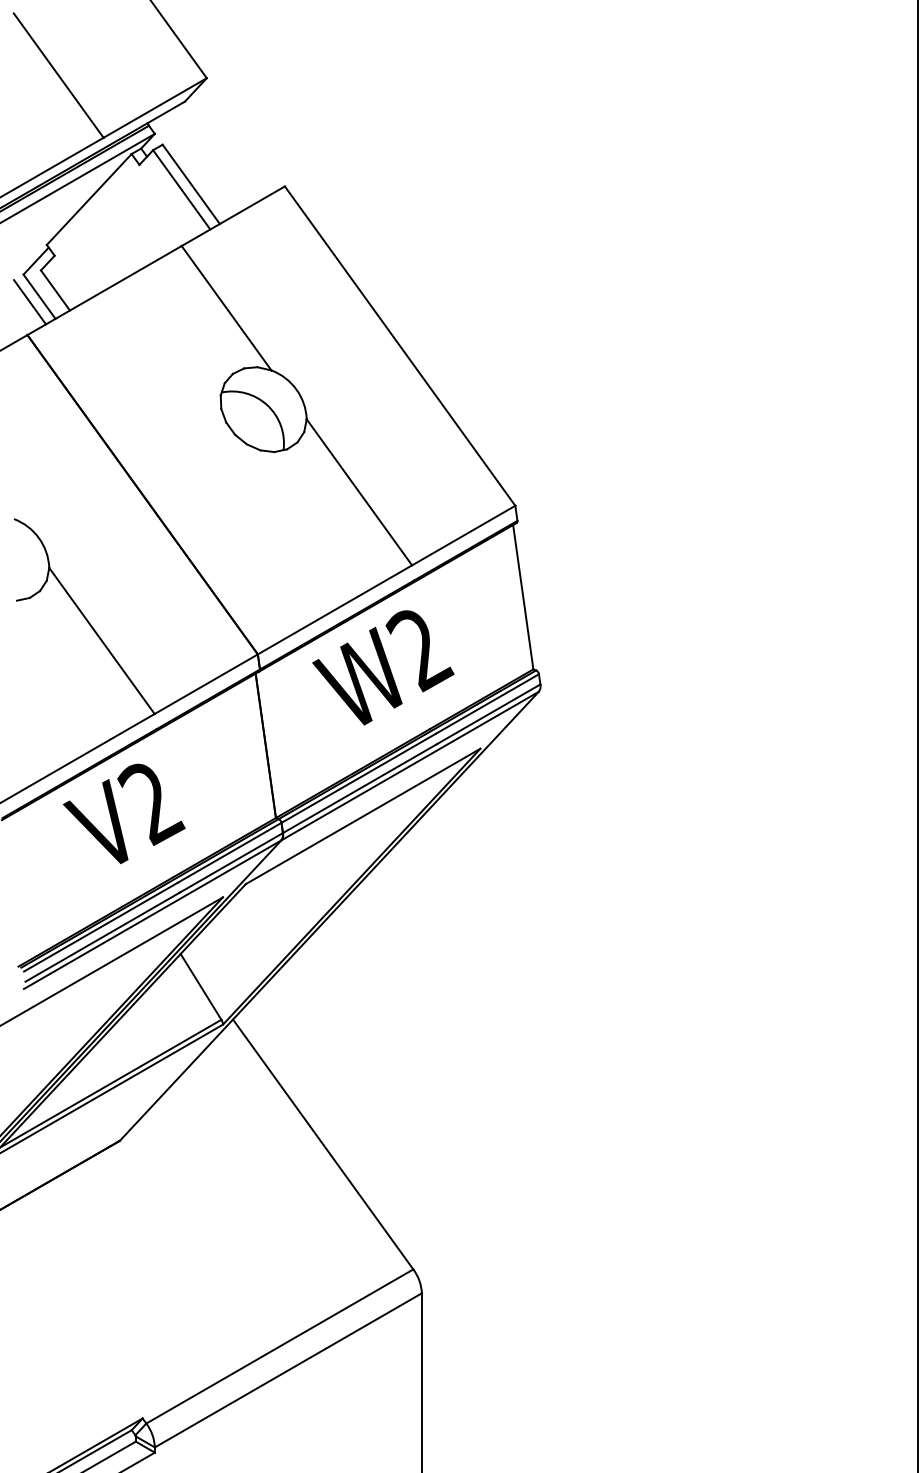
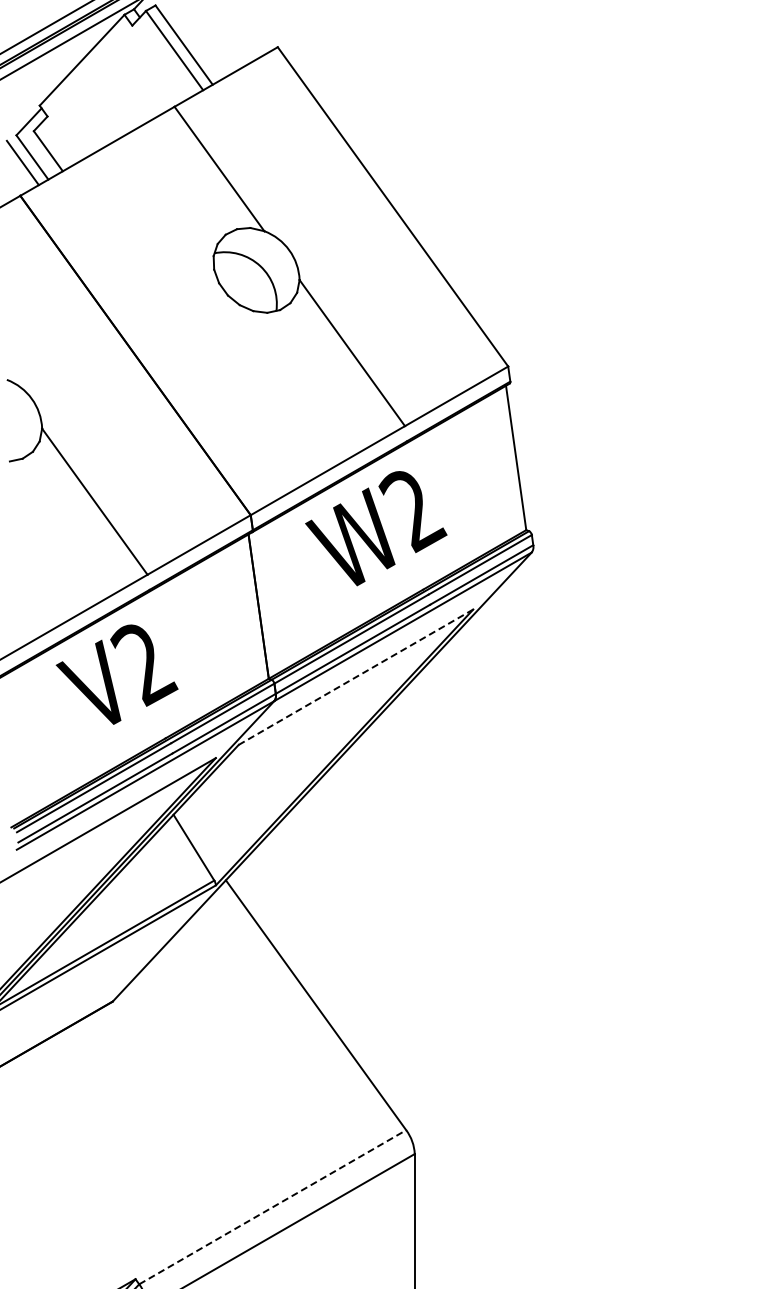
line: (362, 816) -> (355, 677), solid -> dashed
line: (280, 1346) -> (273, 1207), solid -> dashed

